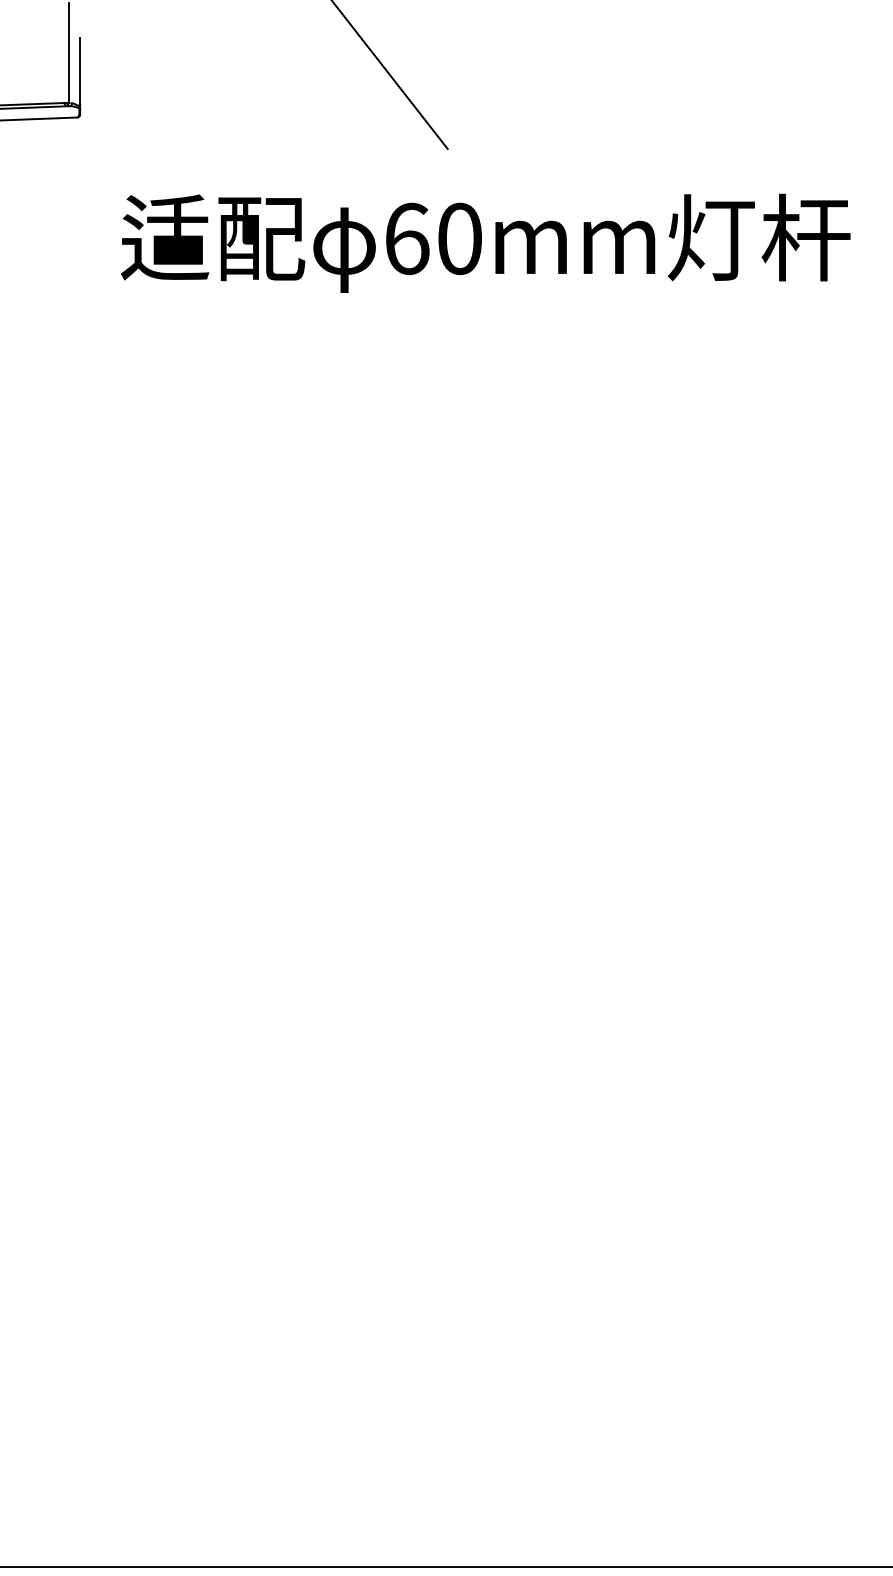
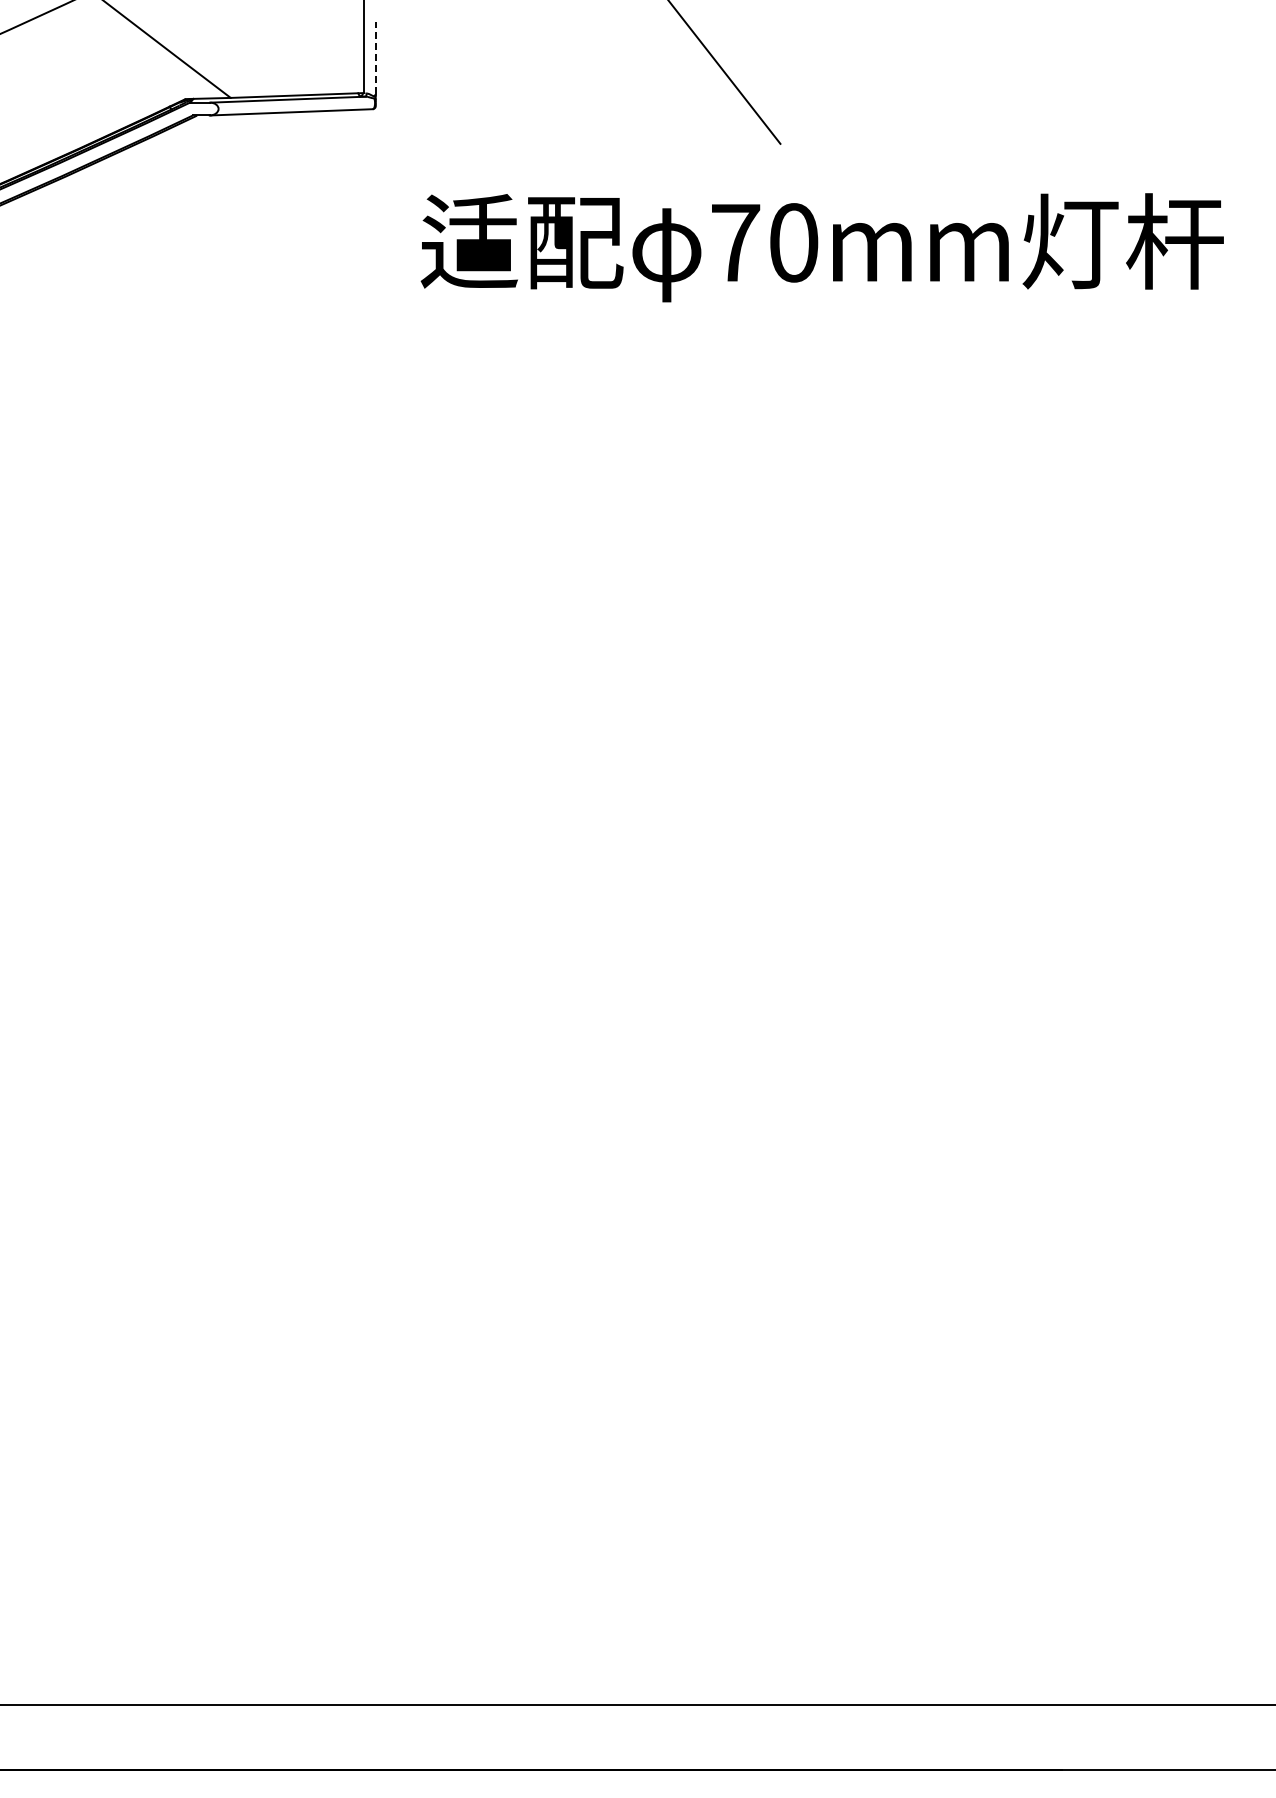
line: (79, 70) -> (375, 57), solid -> dashed
text: (407, 238) -> (736, 242), 60mm -> 70mm

